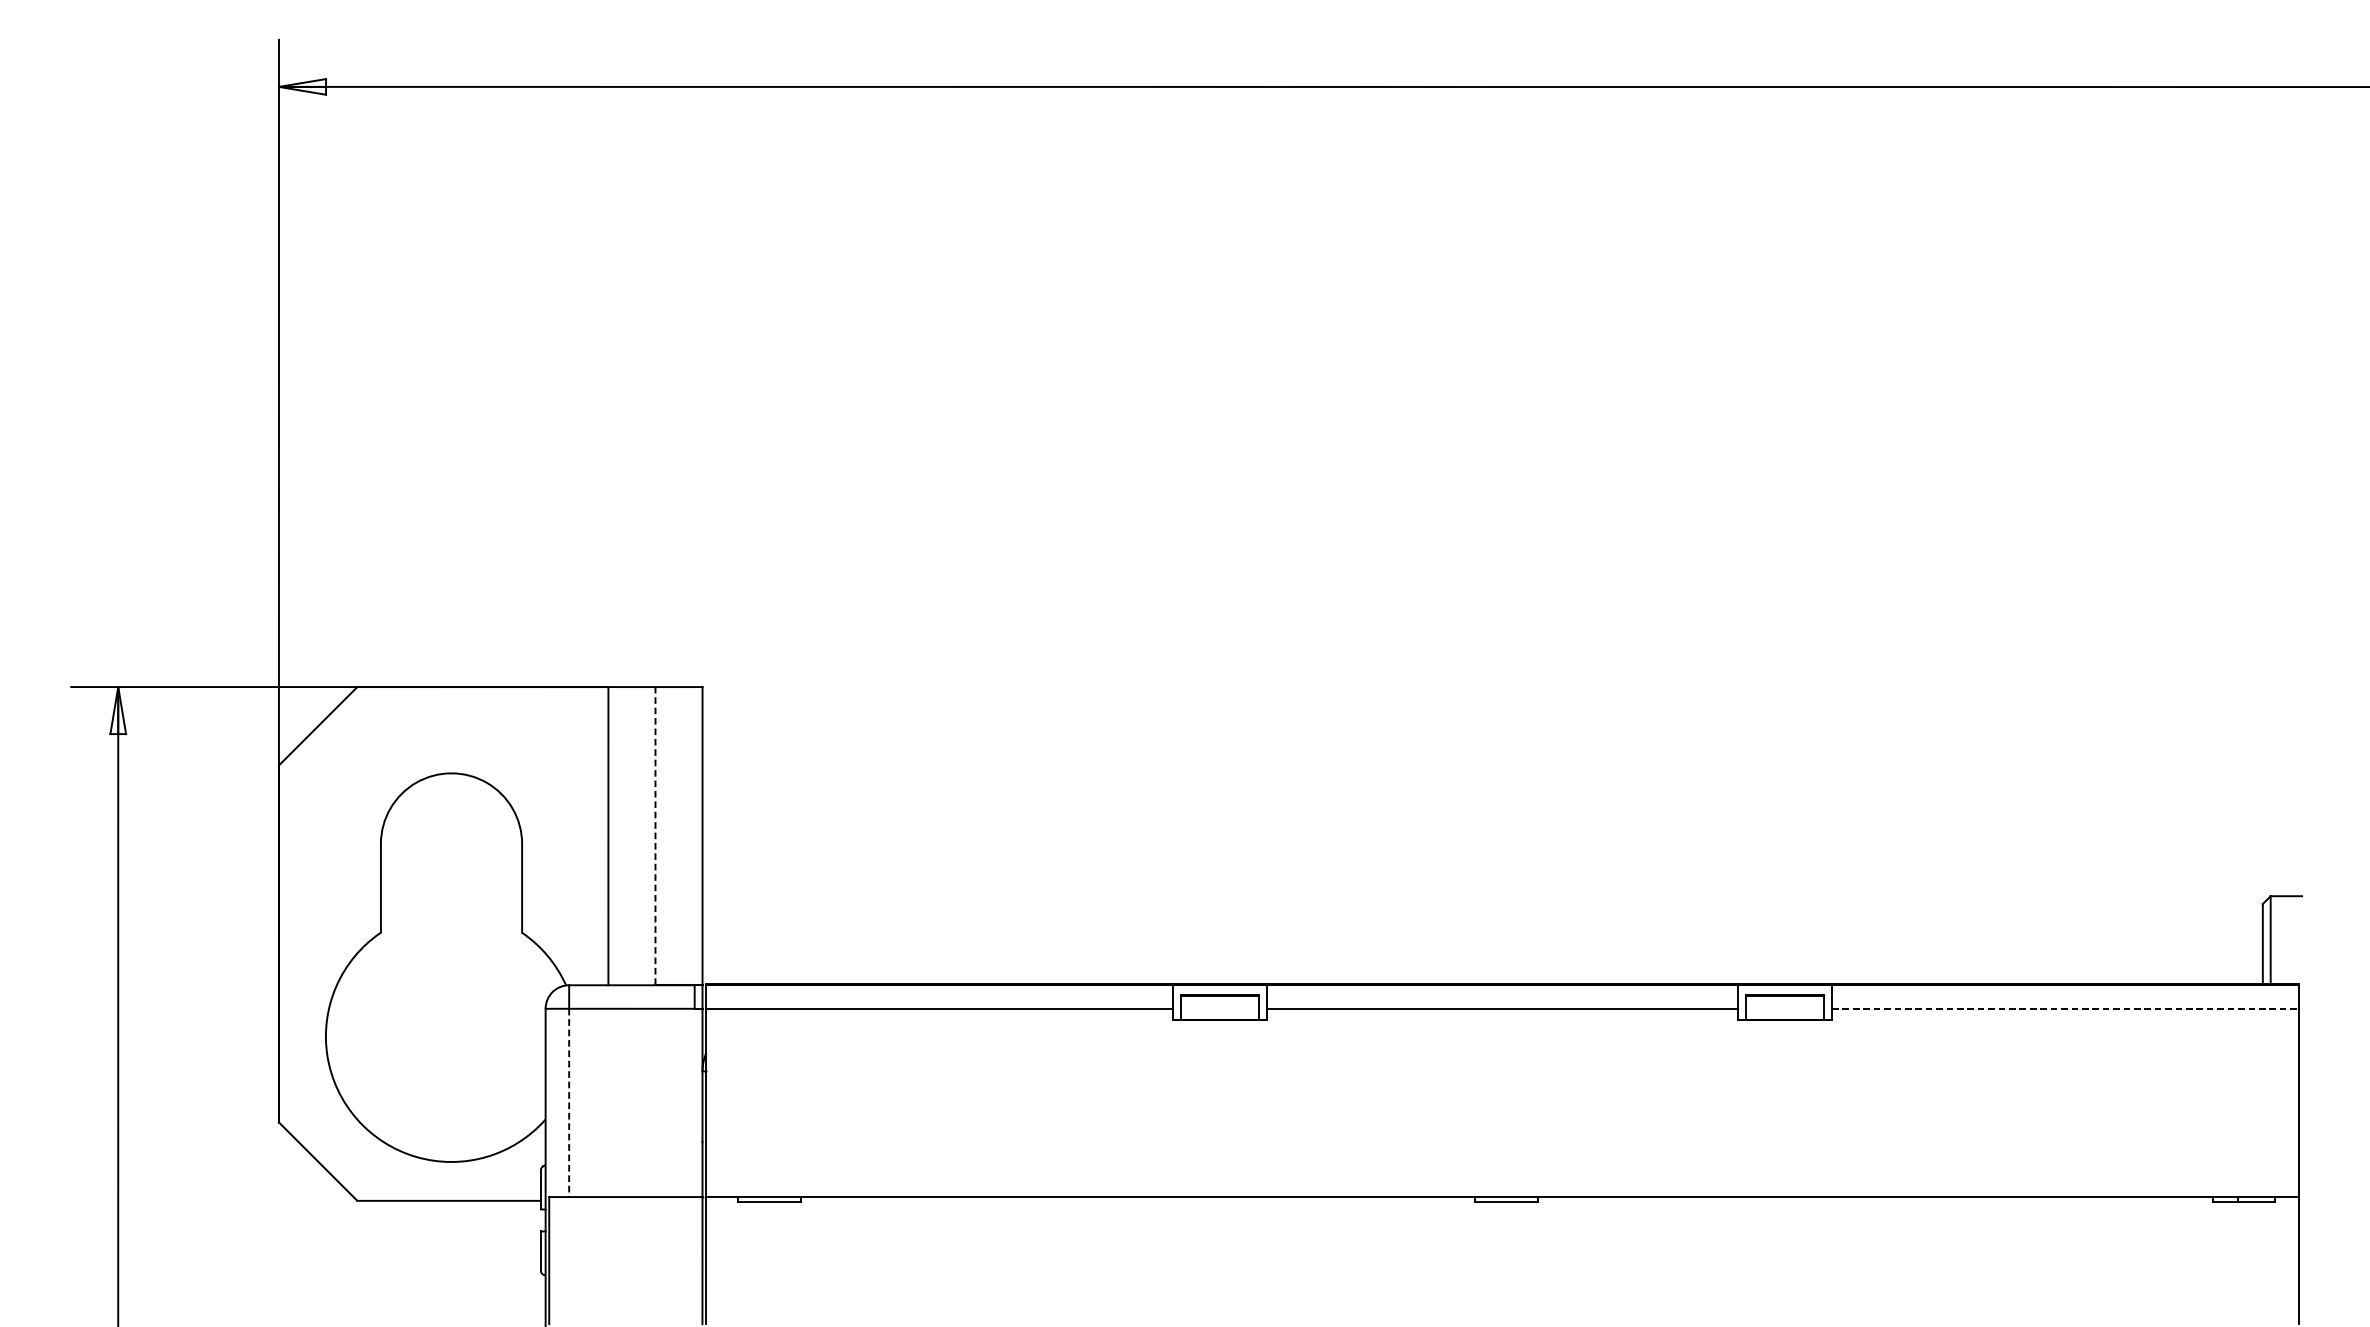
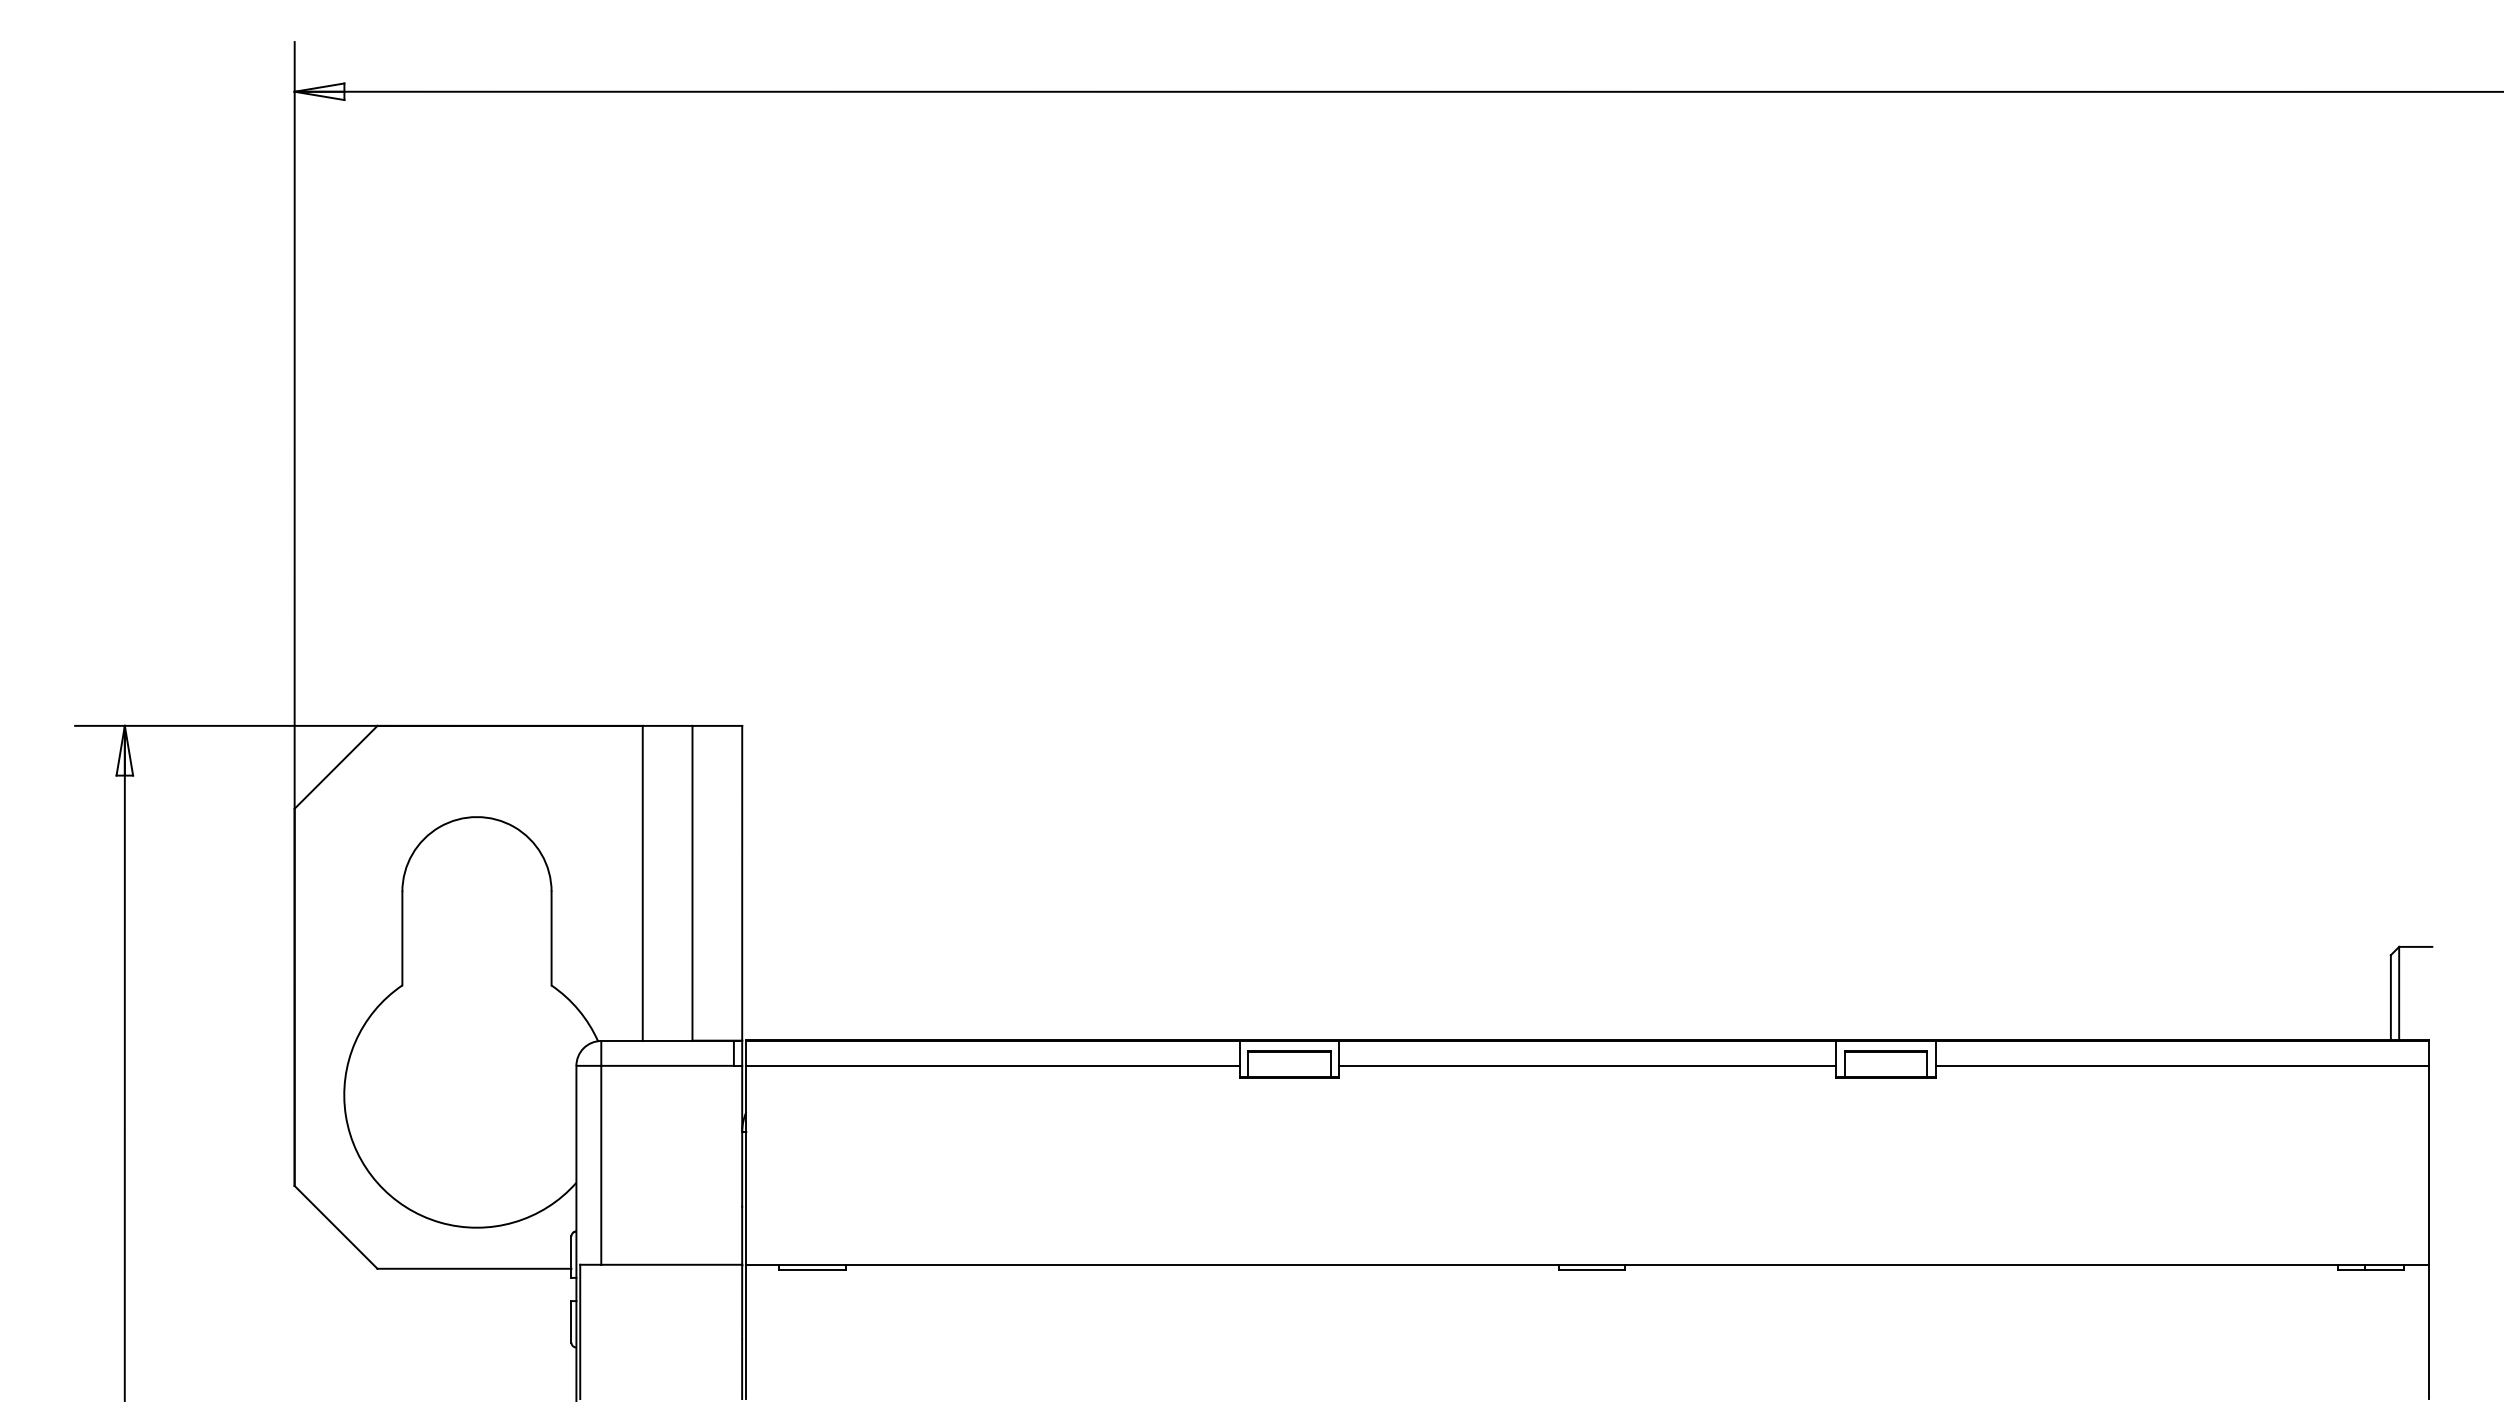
line: (655, 835) -> (692, 882), dashed -> solid
line: (2065, 1008) -> (2182, 1065), dashed -> solid
line: (569, 1103) -> (601, 1165), dashed -> solid

